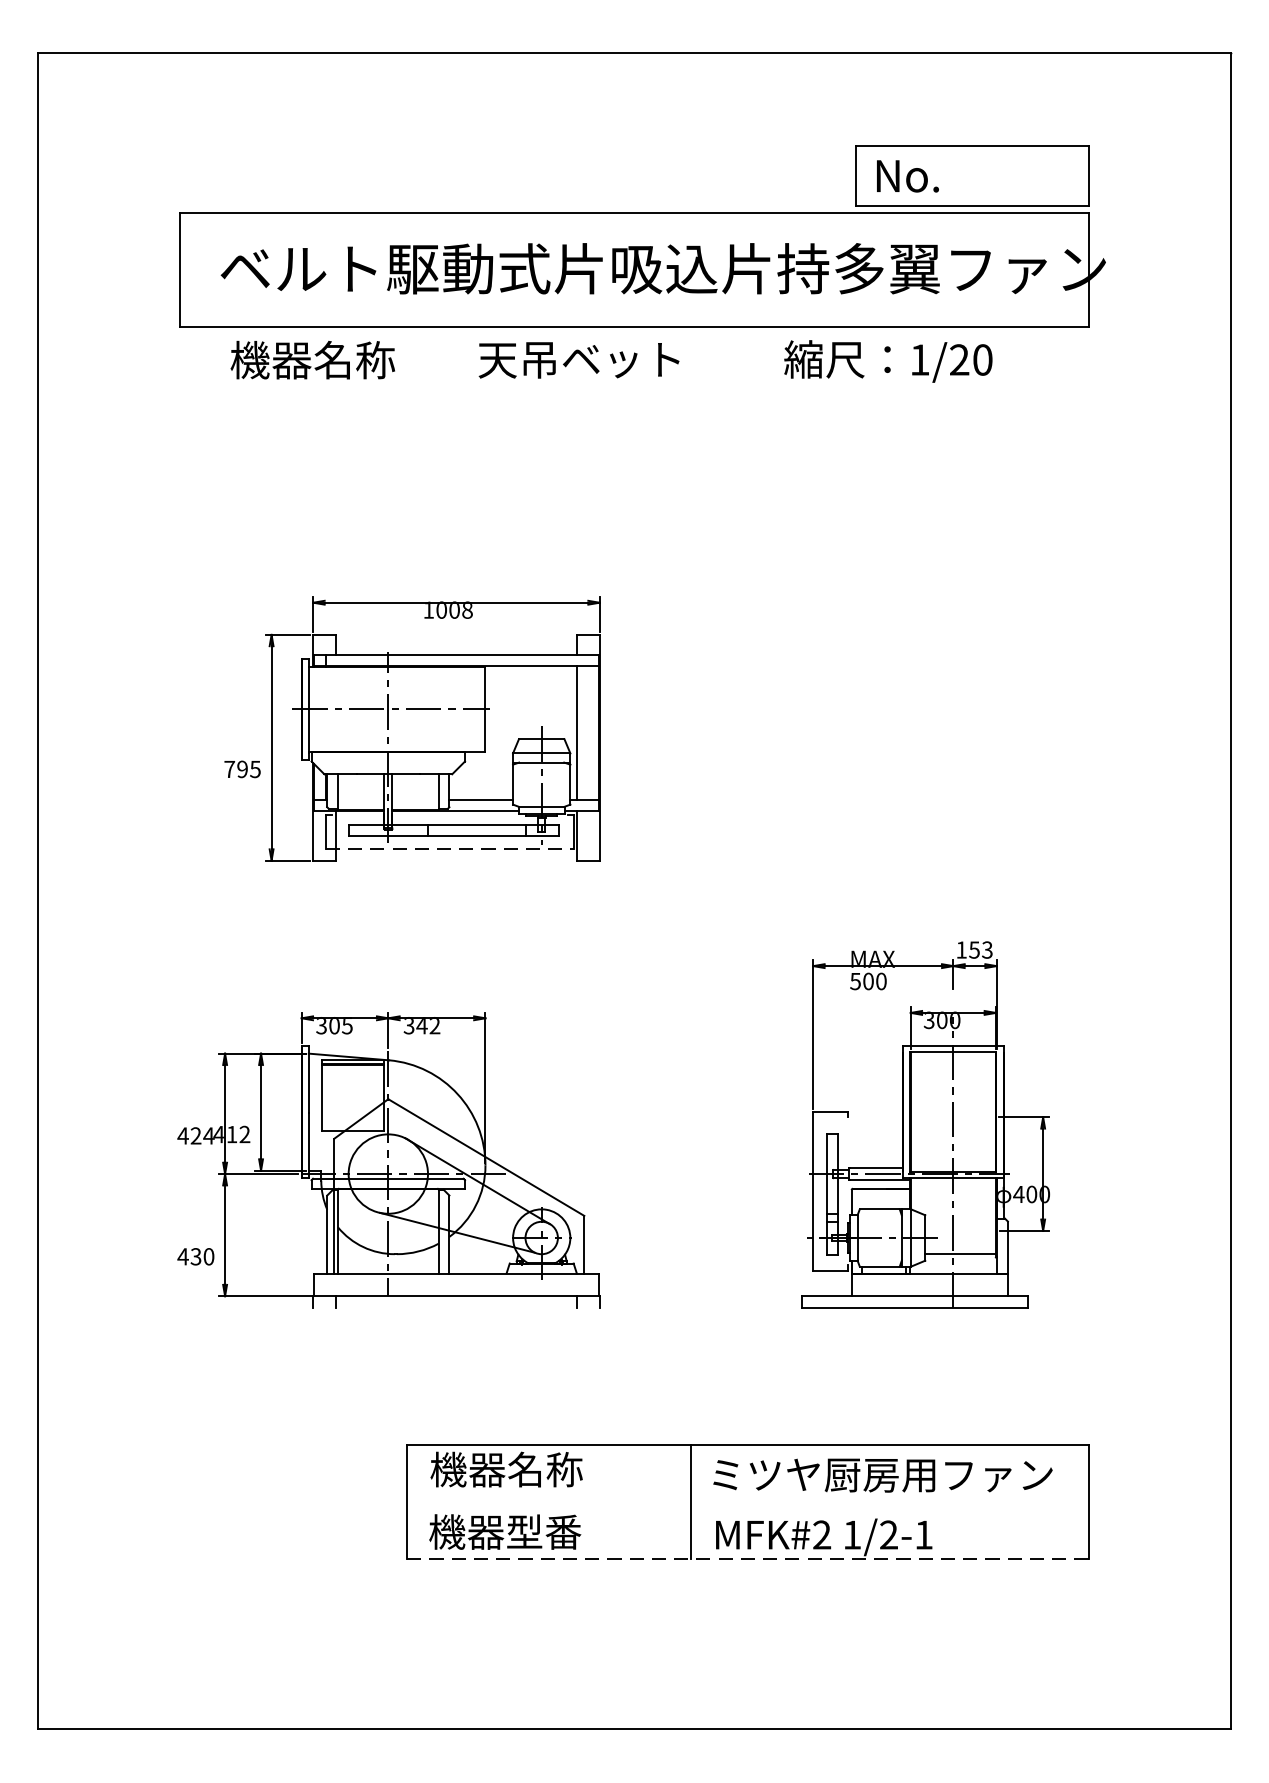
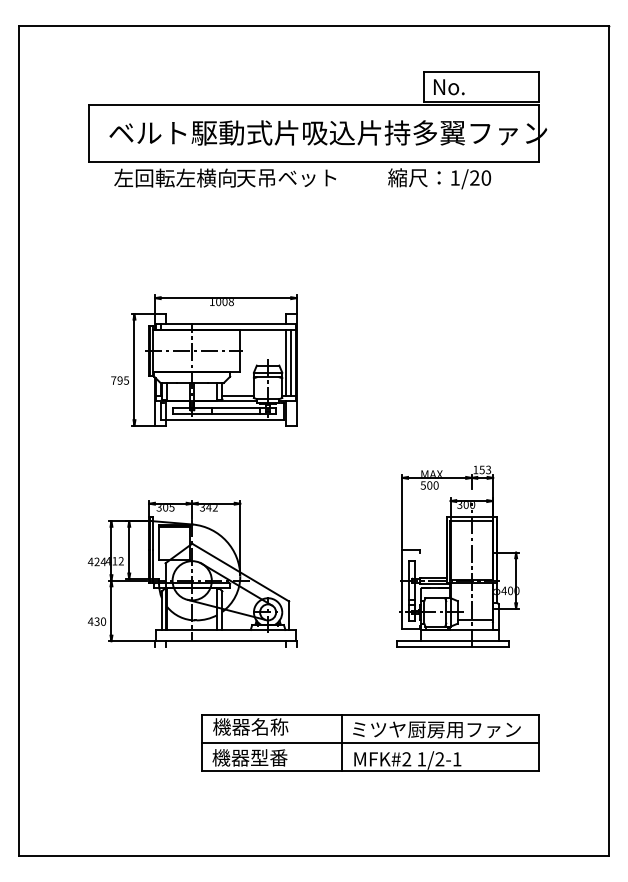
text: (352, 358) -> (174, 177), 機器名称 -> 左回転左横向
line: (586, 732) -> (290, 362), added
line: (451, 850) -> (223, 420), dashed -> solid
line: (746, 1503) -> (369, 743), added
line: (748, 1559) -> (370, 771), dashed -> solid

